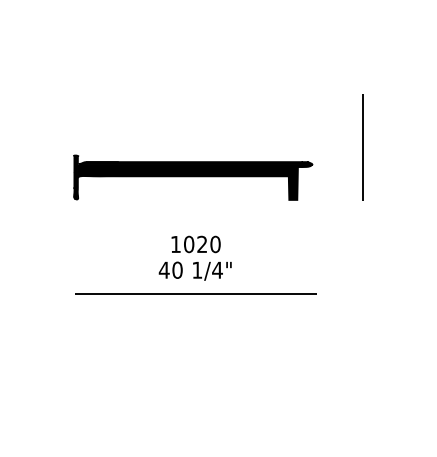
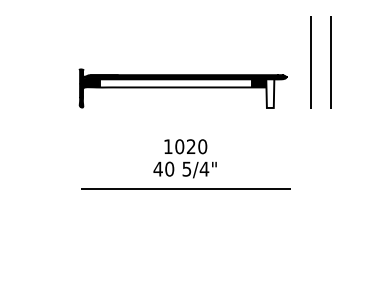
line: (339, 147) -> (310, 62), added
fill: (184, 171) -> (175, 83), removed
fill: (292, 182) -> (269, 92), removed
text: (197, 269) -> (187, 168), 1/4" -> 5/4"

